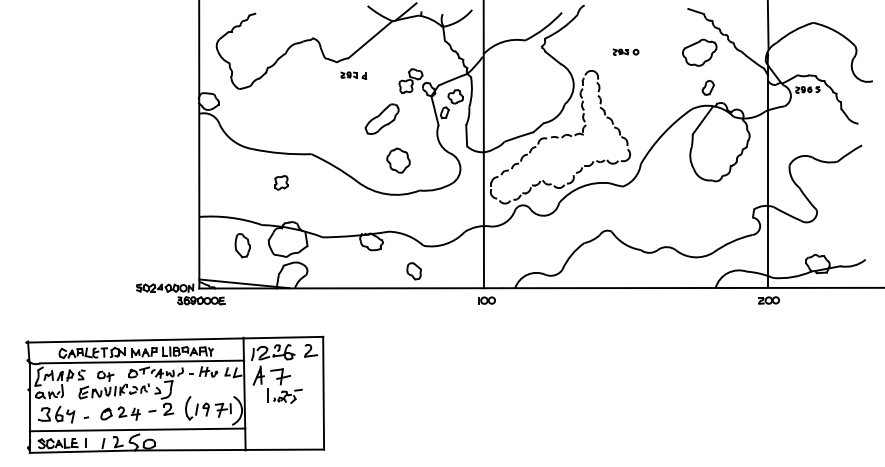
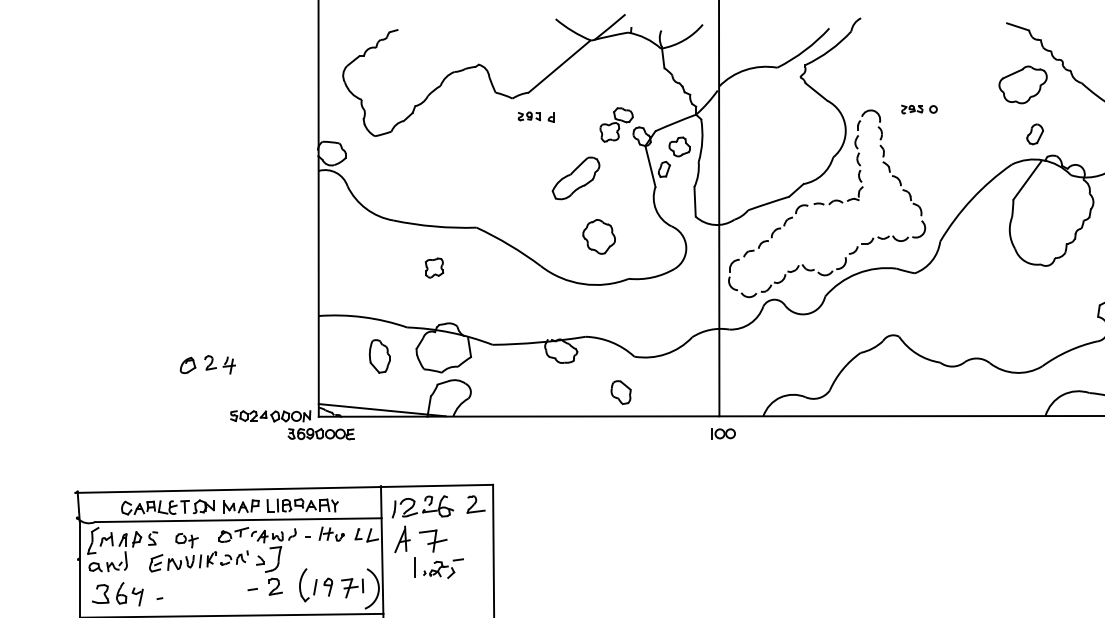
part: (625, 51) -> (918, 108), moved
part: (120, 413) -> (207, 364), moved

